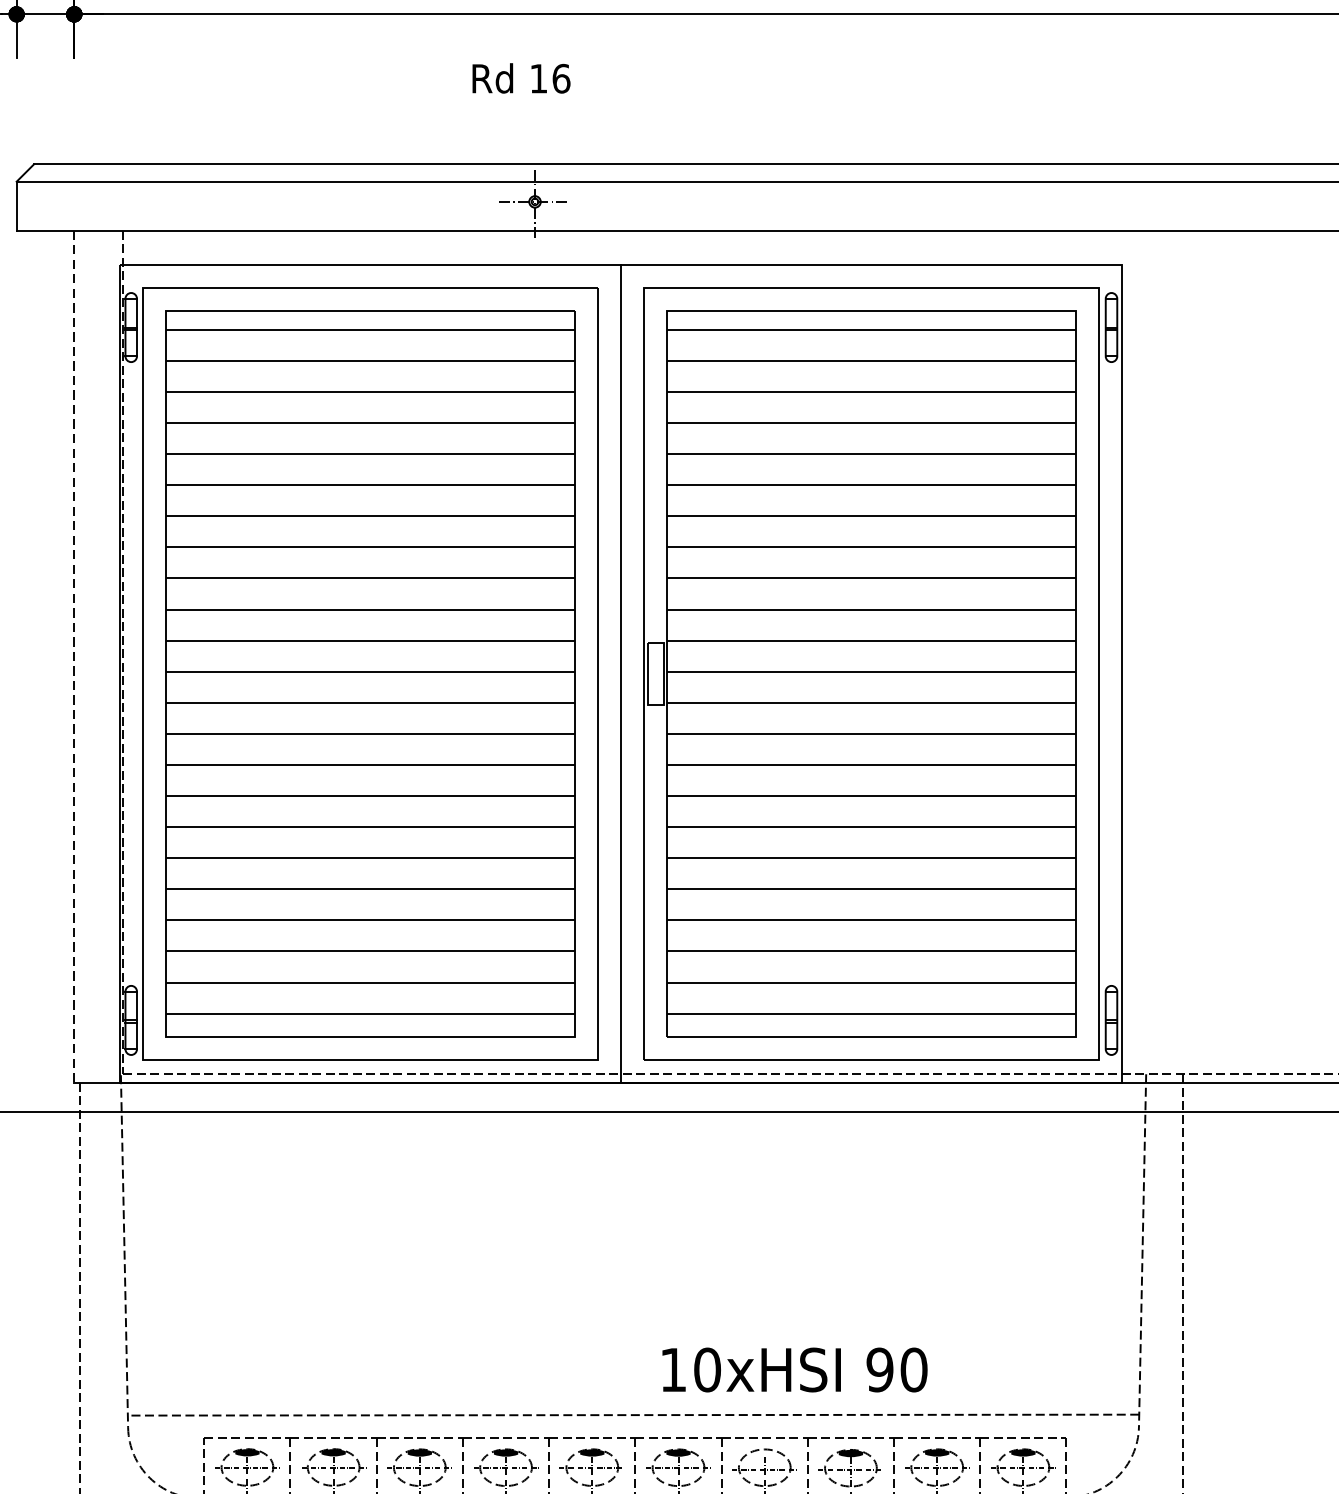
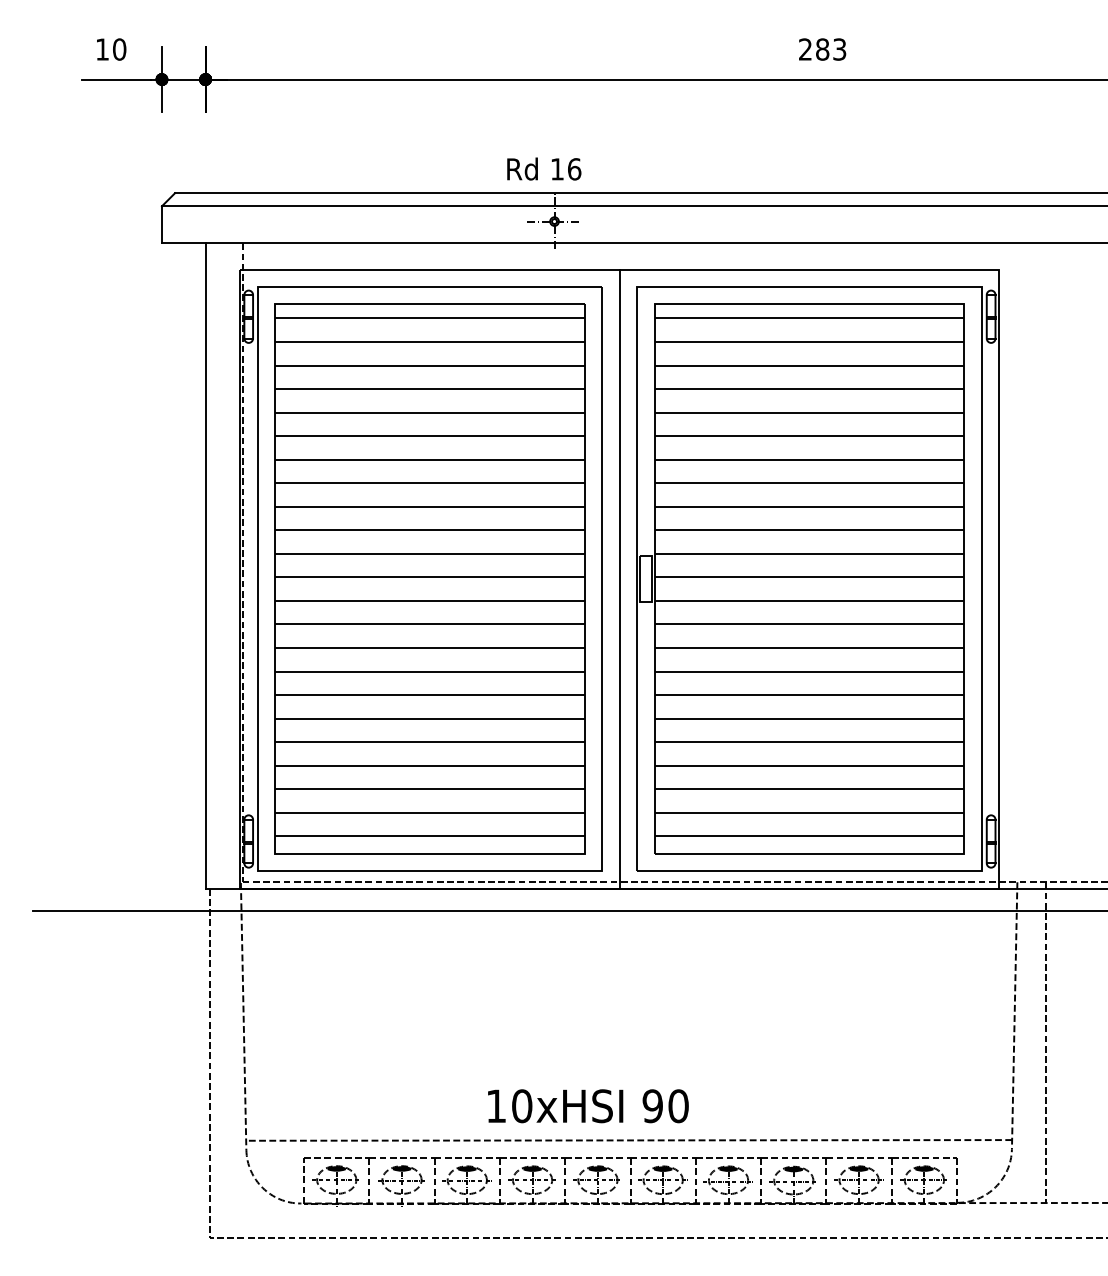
text: (521, 77) -> (544, 168), moved
line: (74, 657) -> (205, 566), dashed -> solid
text: (795, 1370) -> (588, 1106), moved
fill: (764, 1452) -> (728, 1168), added

